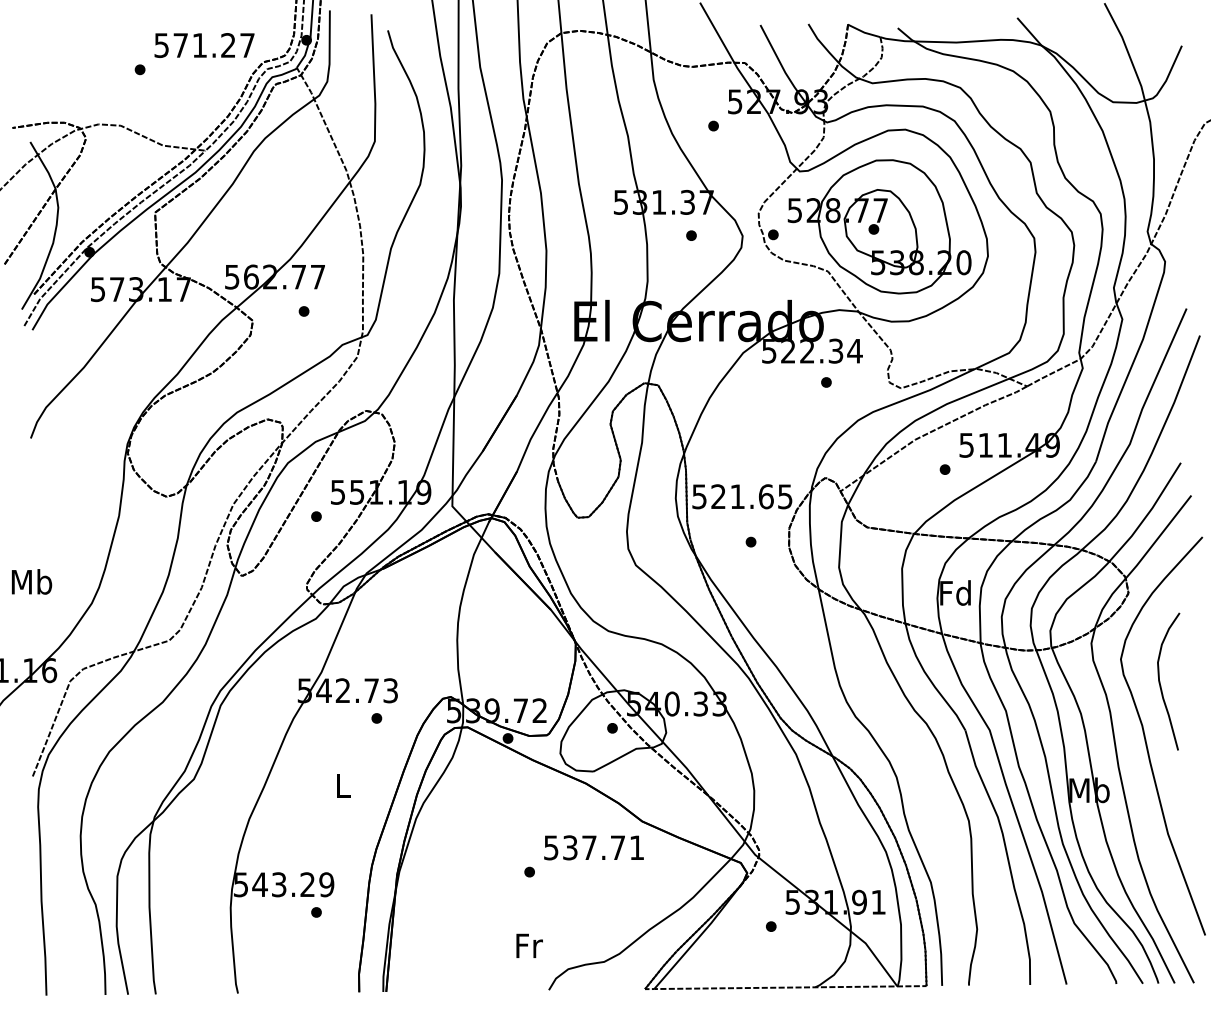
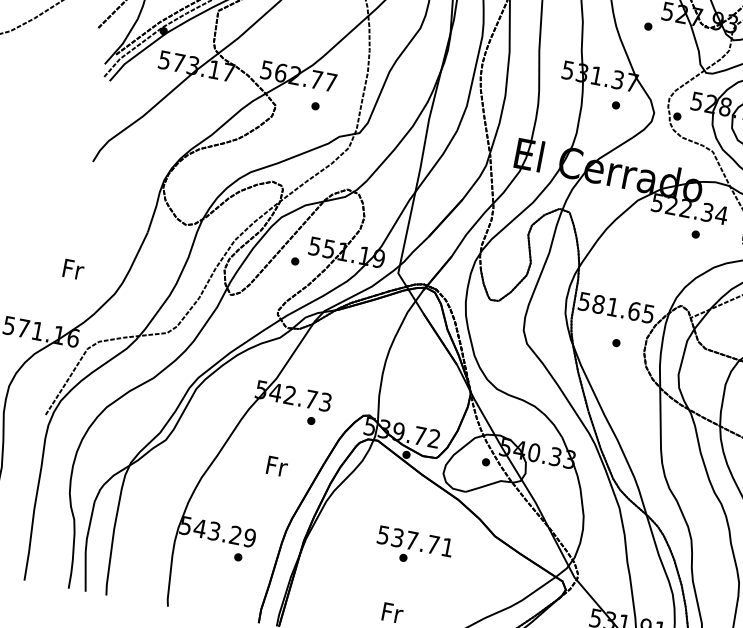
text: (718, 496) -> (598, 304), 521.65 -> 581.65
text: (31, 581) -> (72, 268), Mb -> Fr
text: (344, 785) -> (277, 466), L -> Fr
text: (593, 847) -> (415, 541), moved

